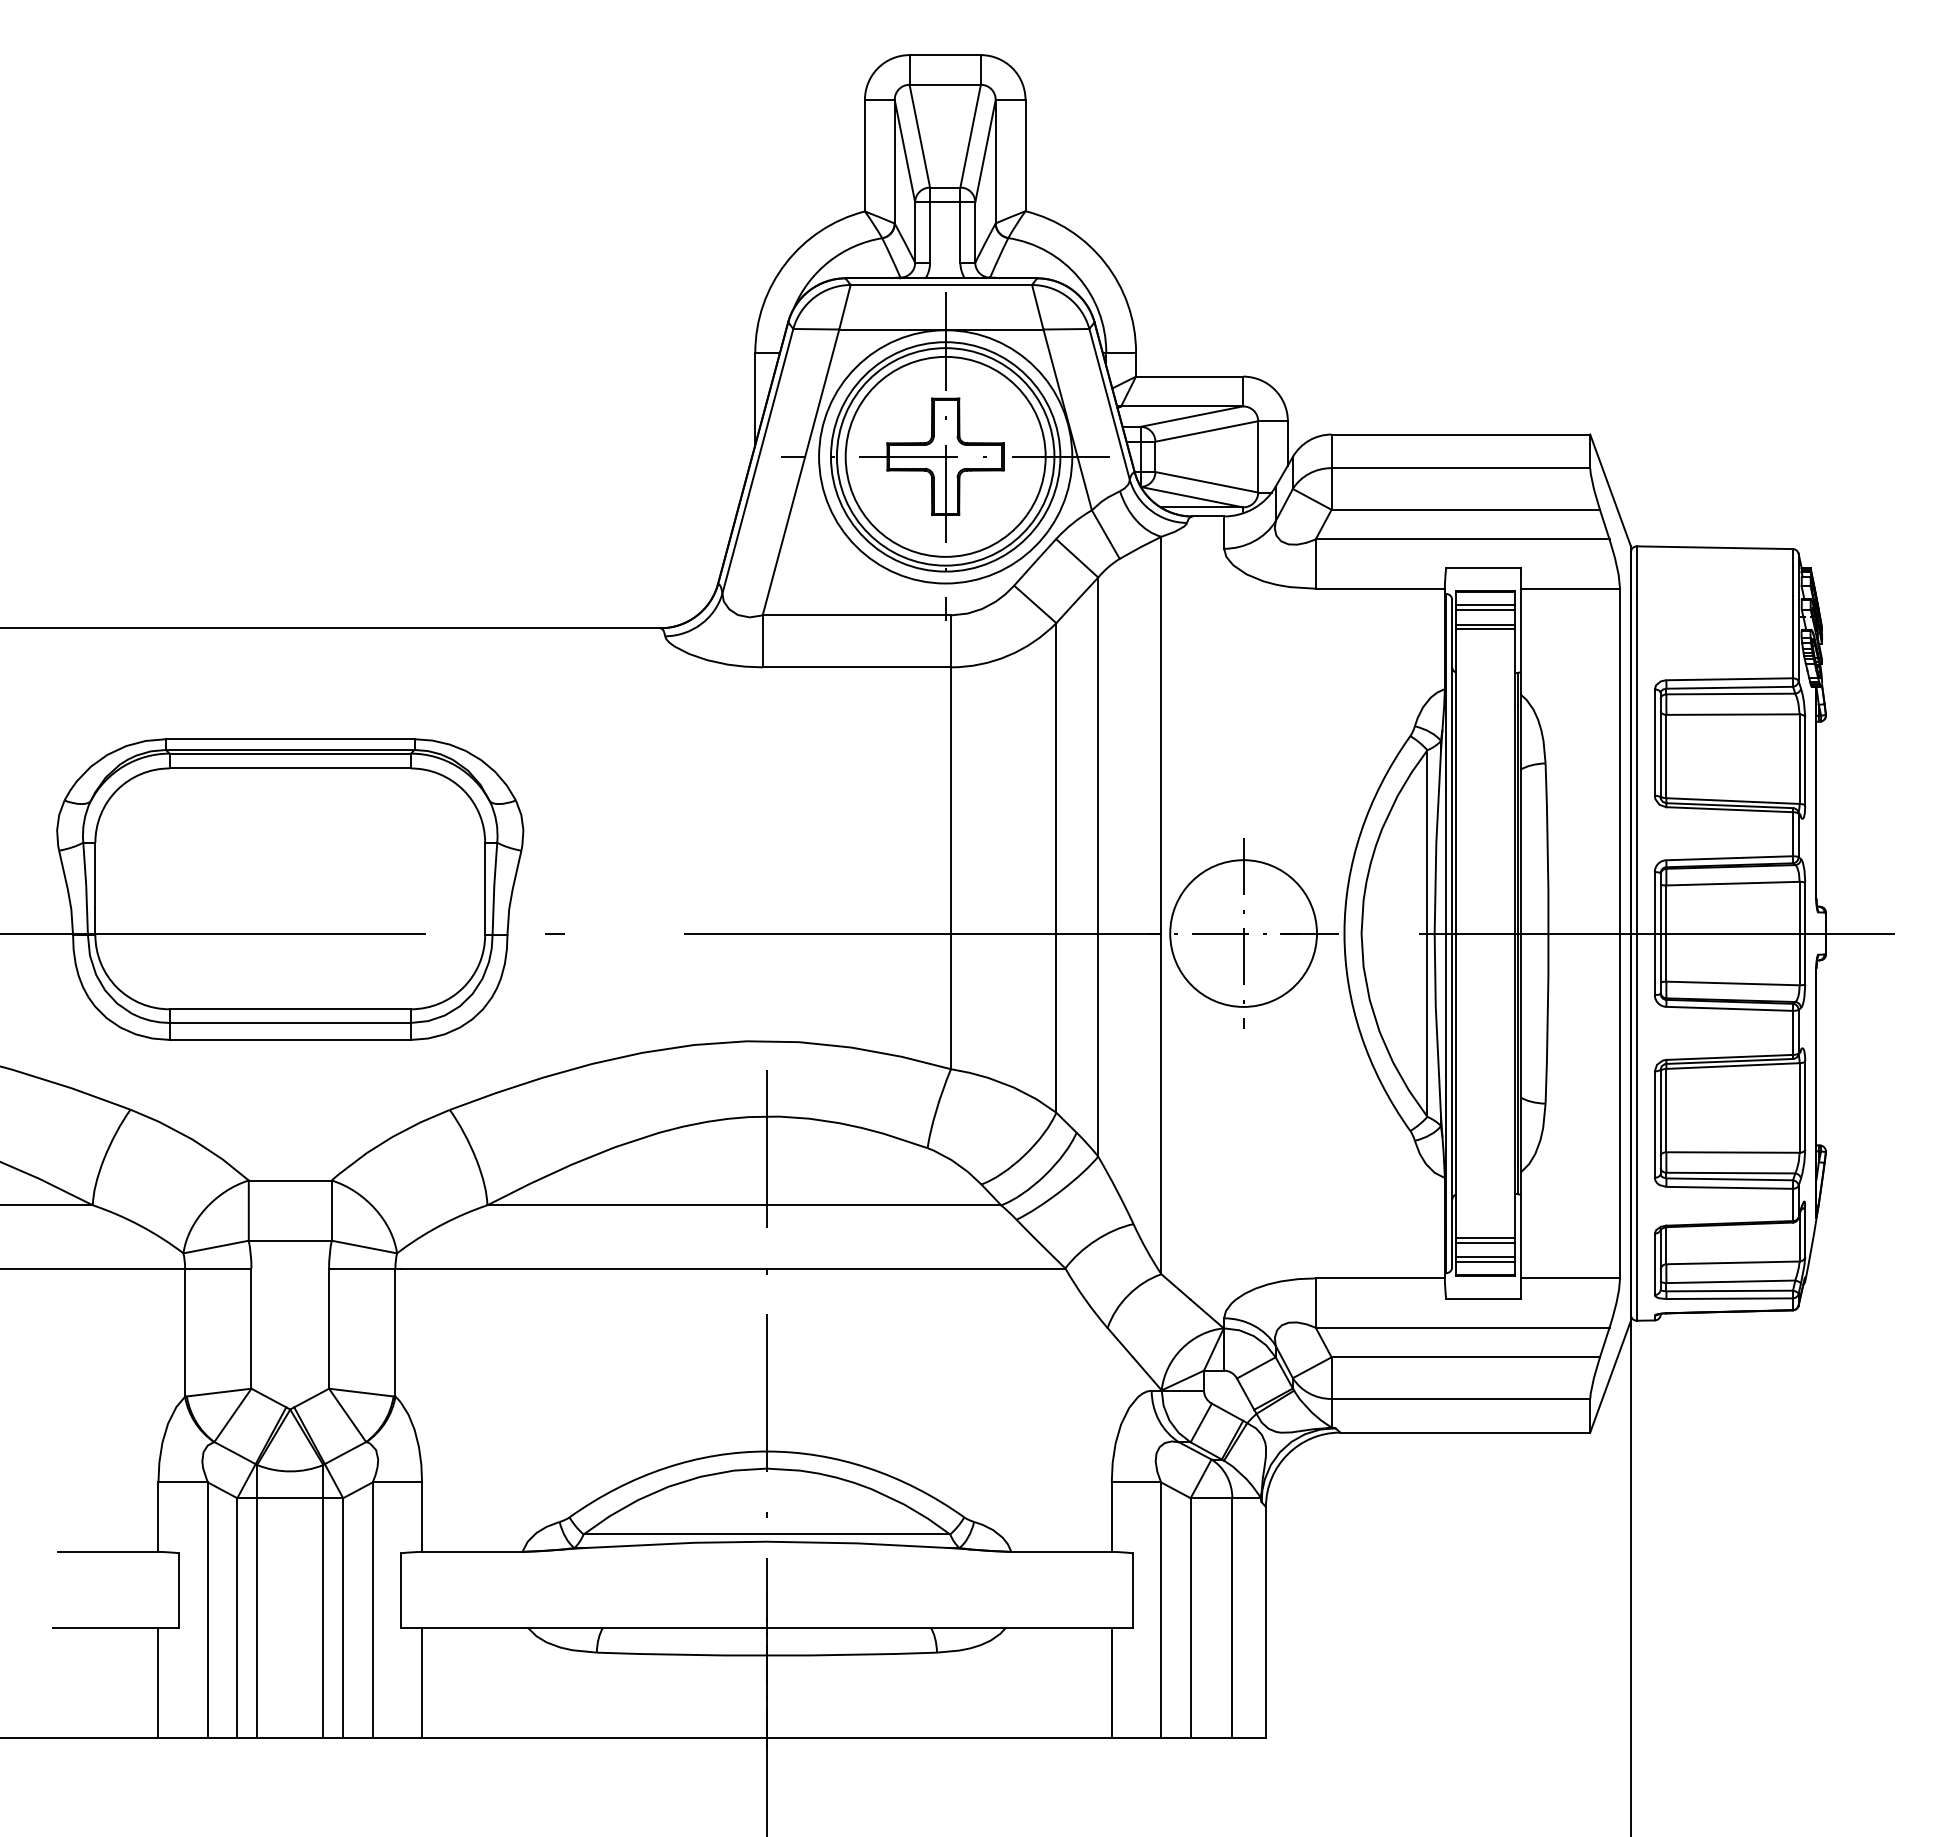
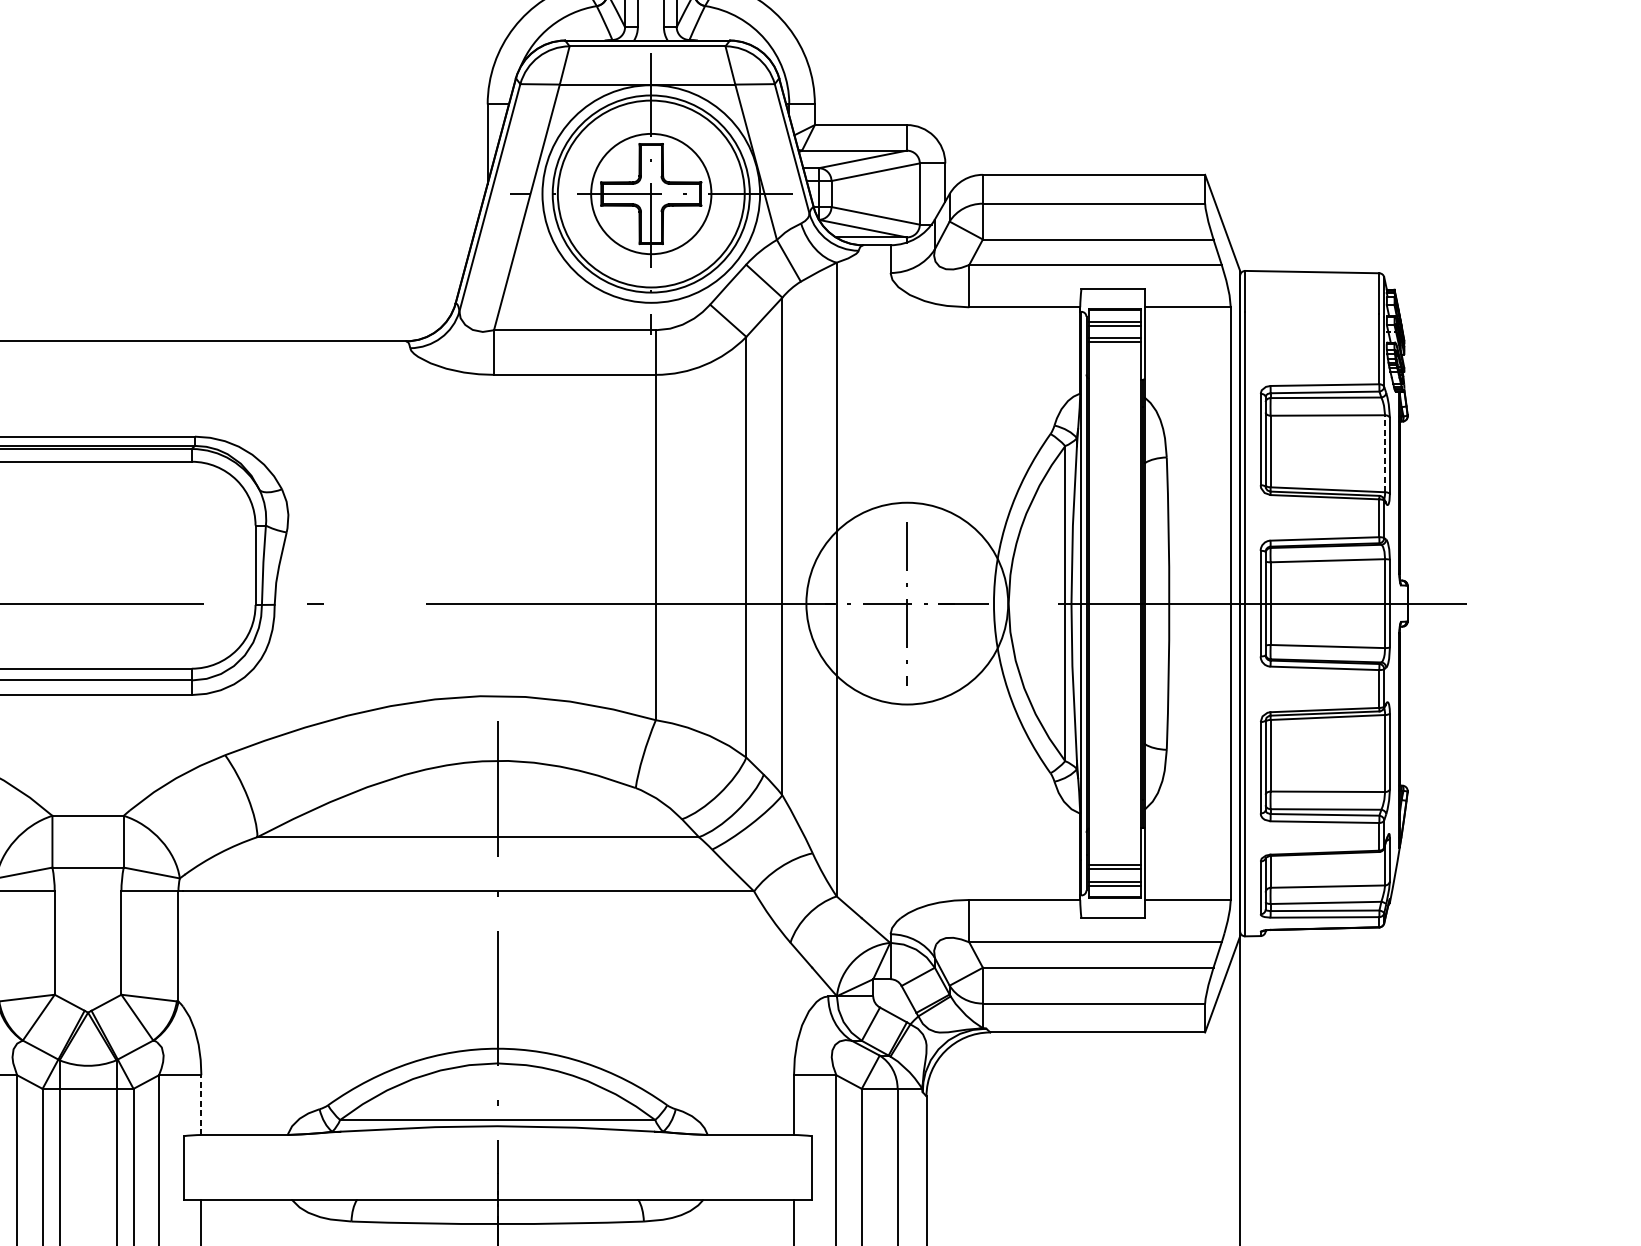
circle: (945, 456) -> (651, 193), size x0.7
line: (1799, 759) -> (1384, 454), solid -> dashed
circle: (1243, 933) -> (907, 603), size x1.6
line: (422, 1517) -> (201, 1105), solid -> dashed

